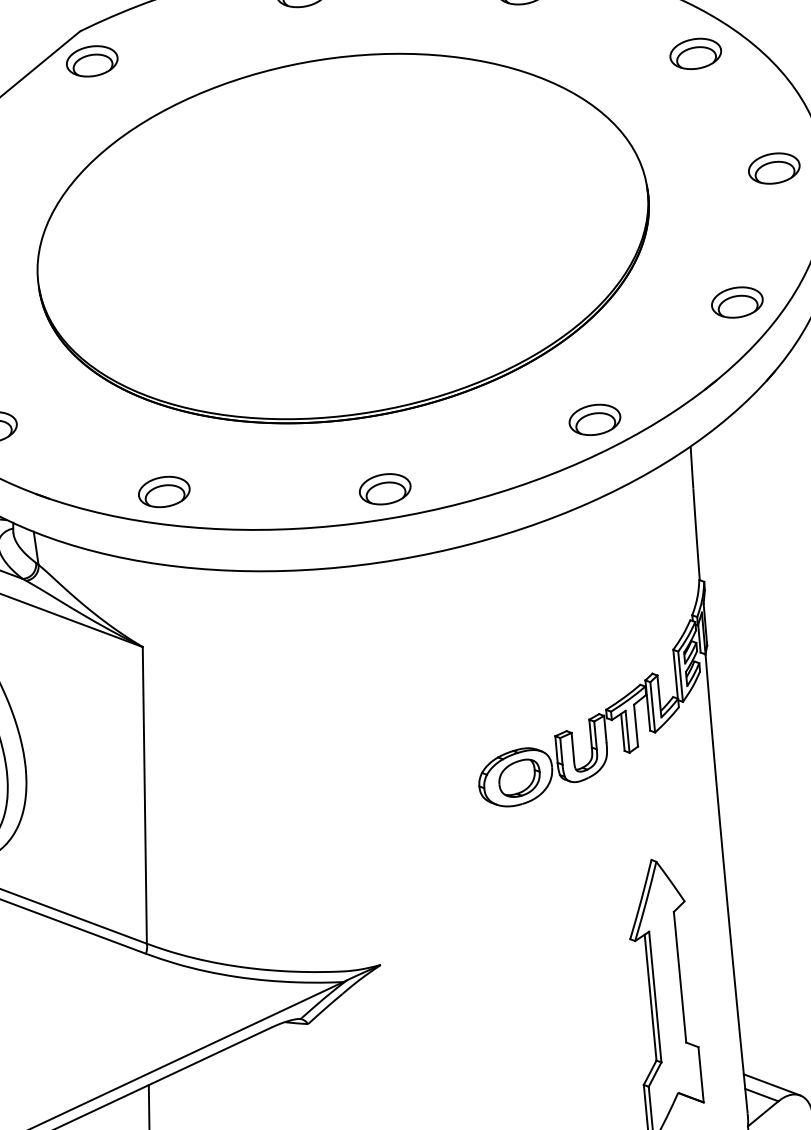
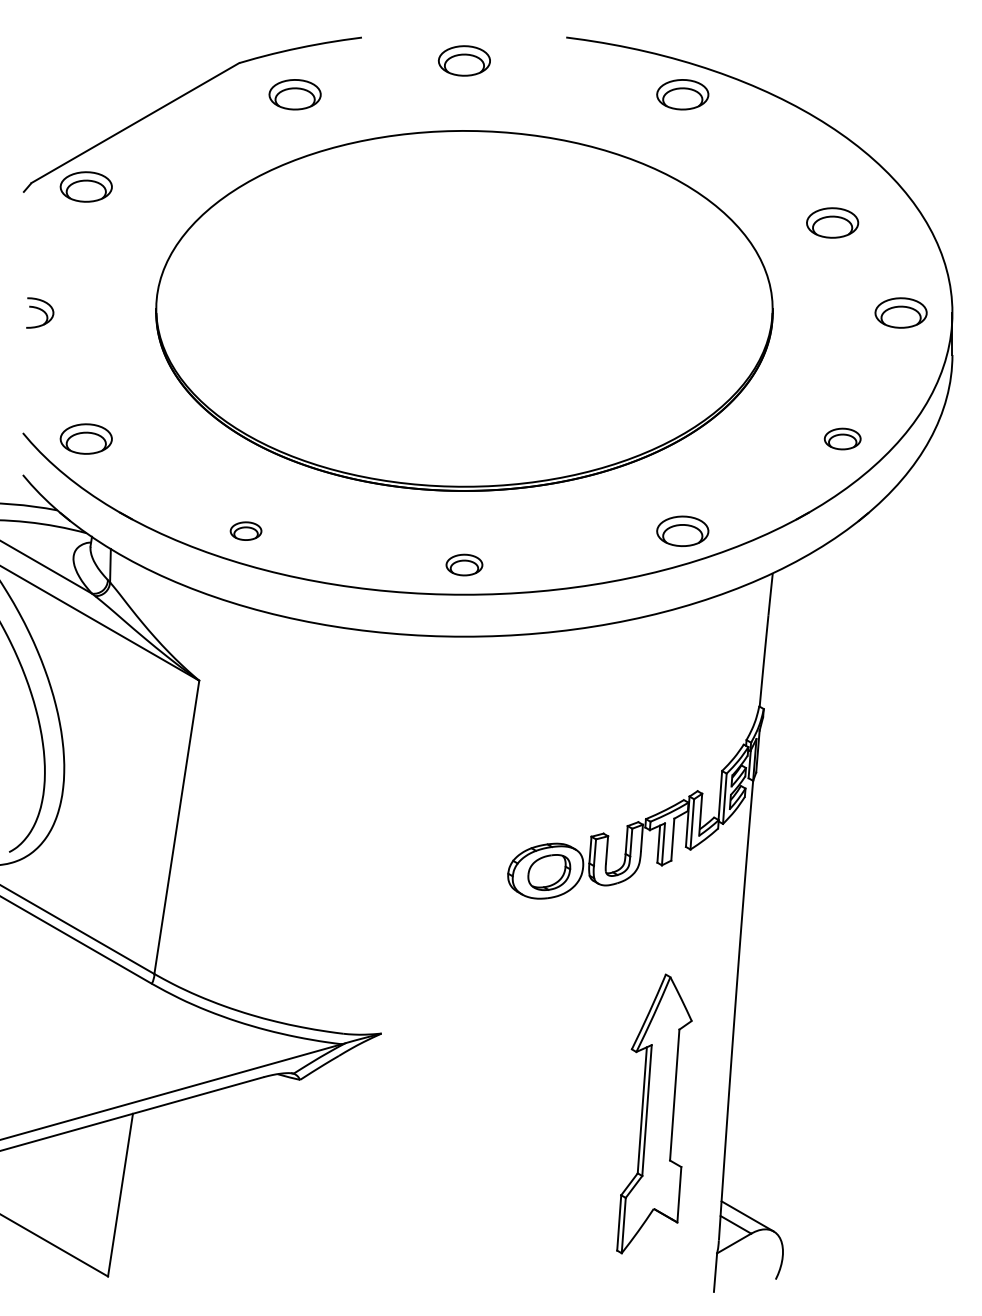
part: (695, 53) -> (832, 222), moved
part: (91, 61) -> (294, 94), moved
part: (737, 301) -> (842, 438), size x0.7
part: (385, 488) -> (464, 564), size x0.7
part: (163, 491) -> (245, 530), size x0.6

